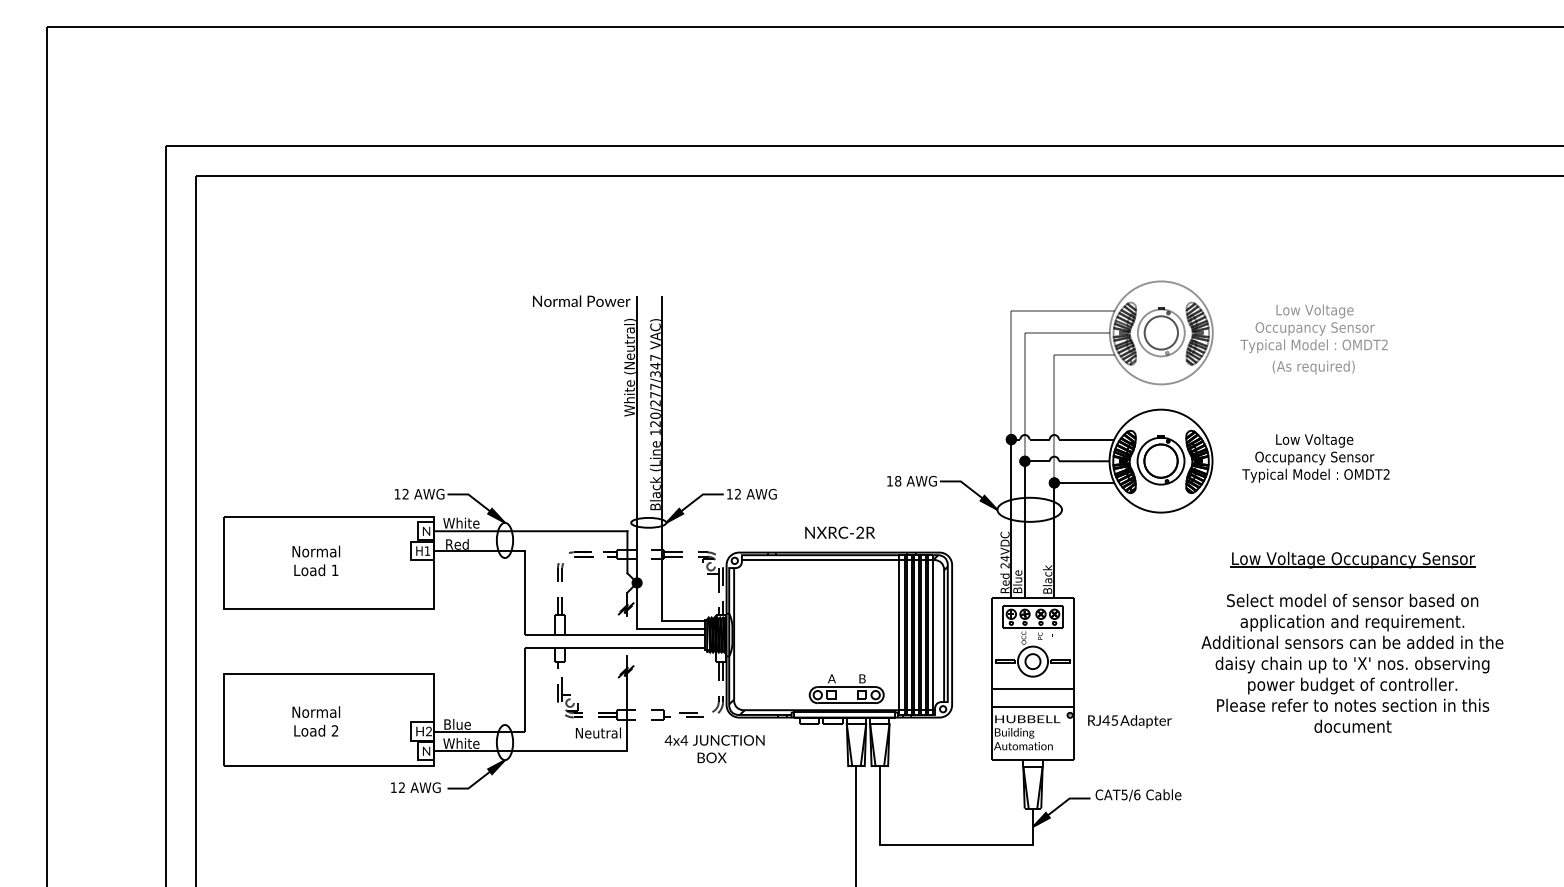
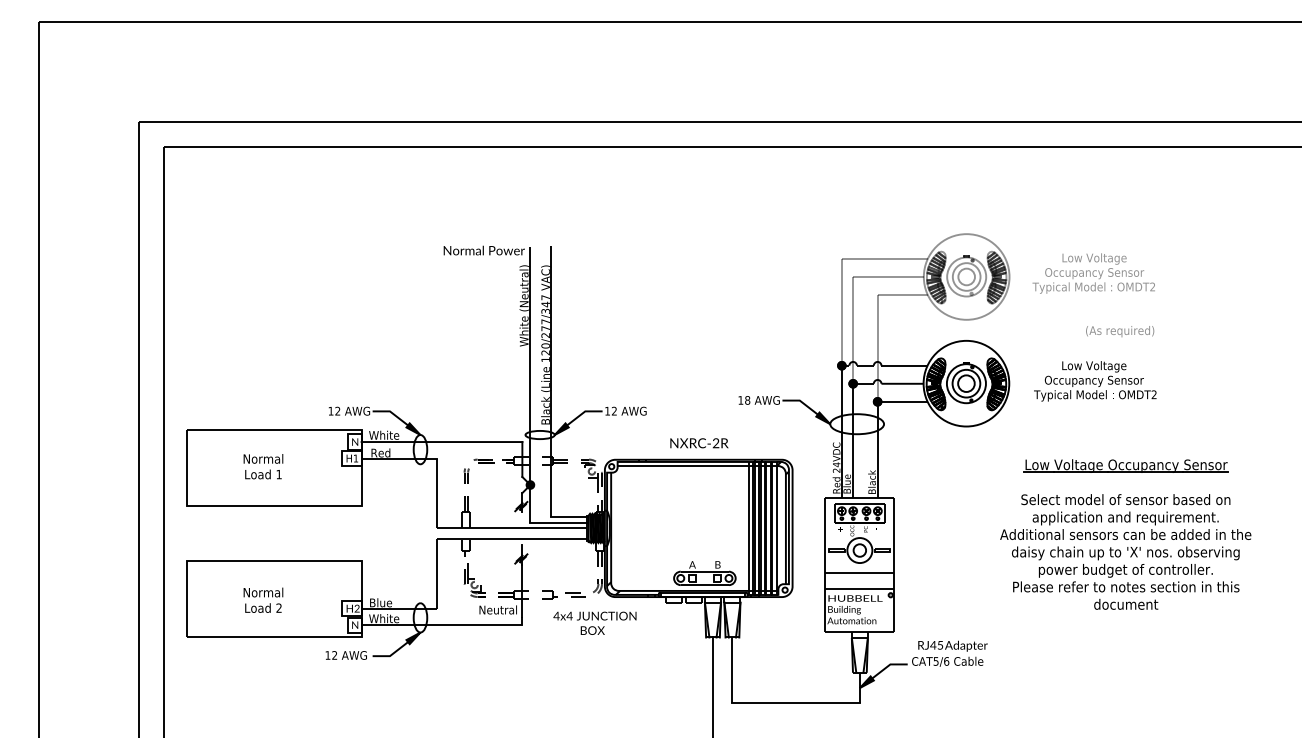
circle: (1160, 332) -> (965, 276), size x0.6
text: (1313, 367) -> (1119, 331), moved
circle: (1160, 460) -> (965, 383), size x0.6
text: (1129, 721) -> (952, 646), moved

